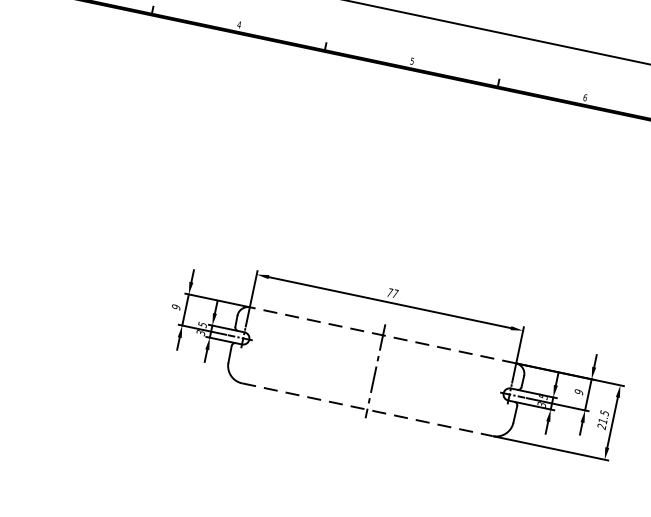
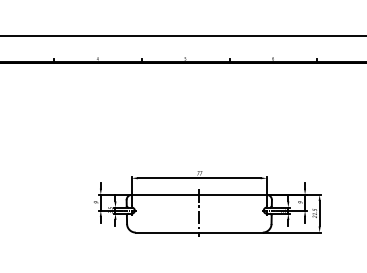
line: (381, 334) -> (198, 194), dashed -> solid
line: (367, 409) -> (199, 232), dashed -> solid

